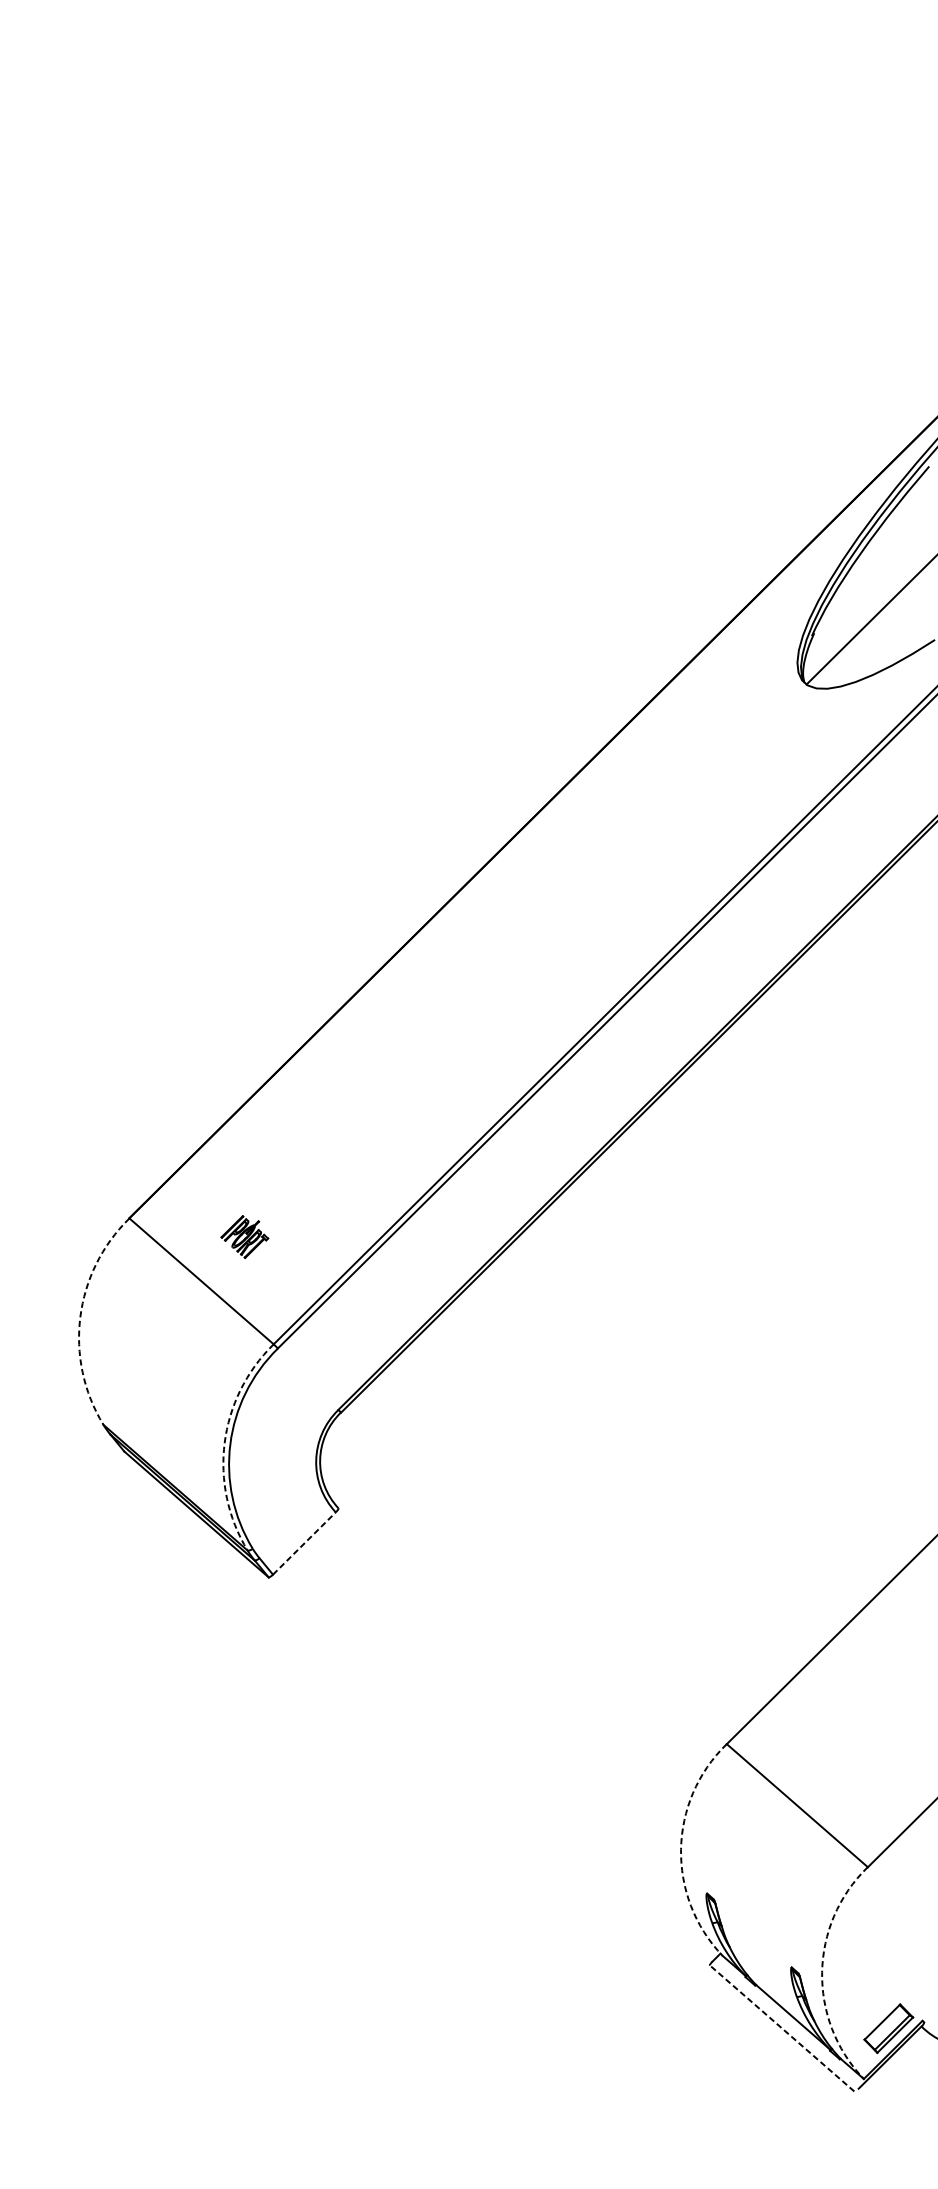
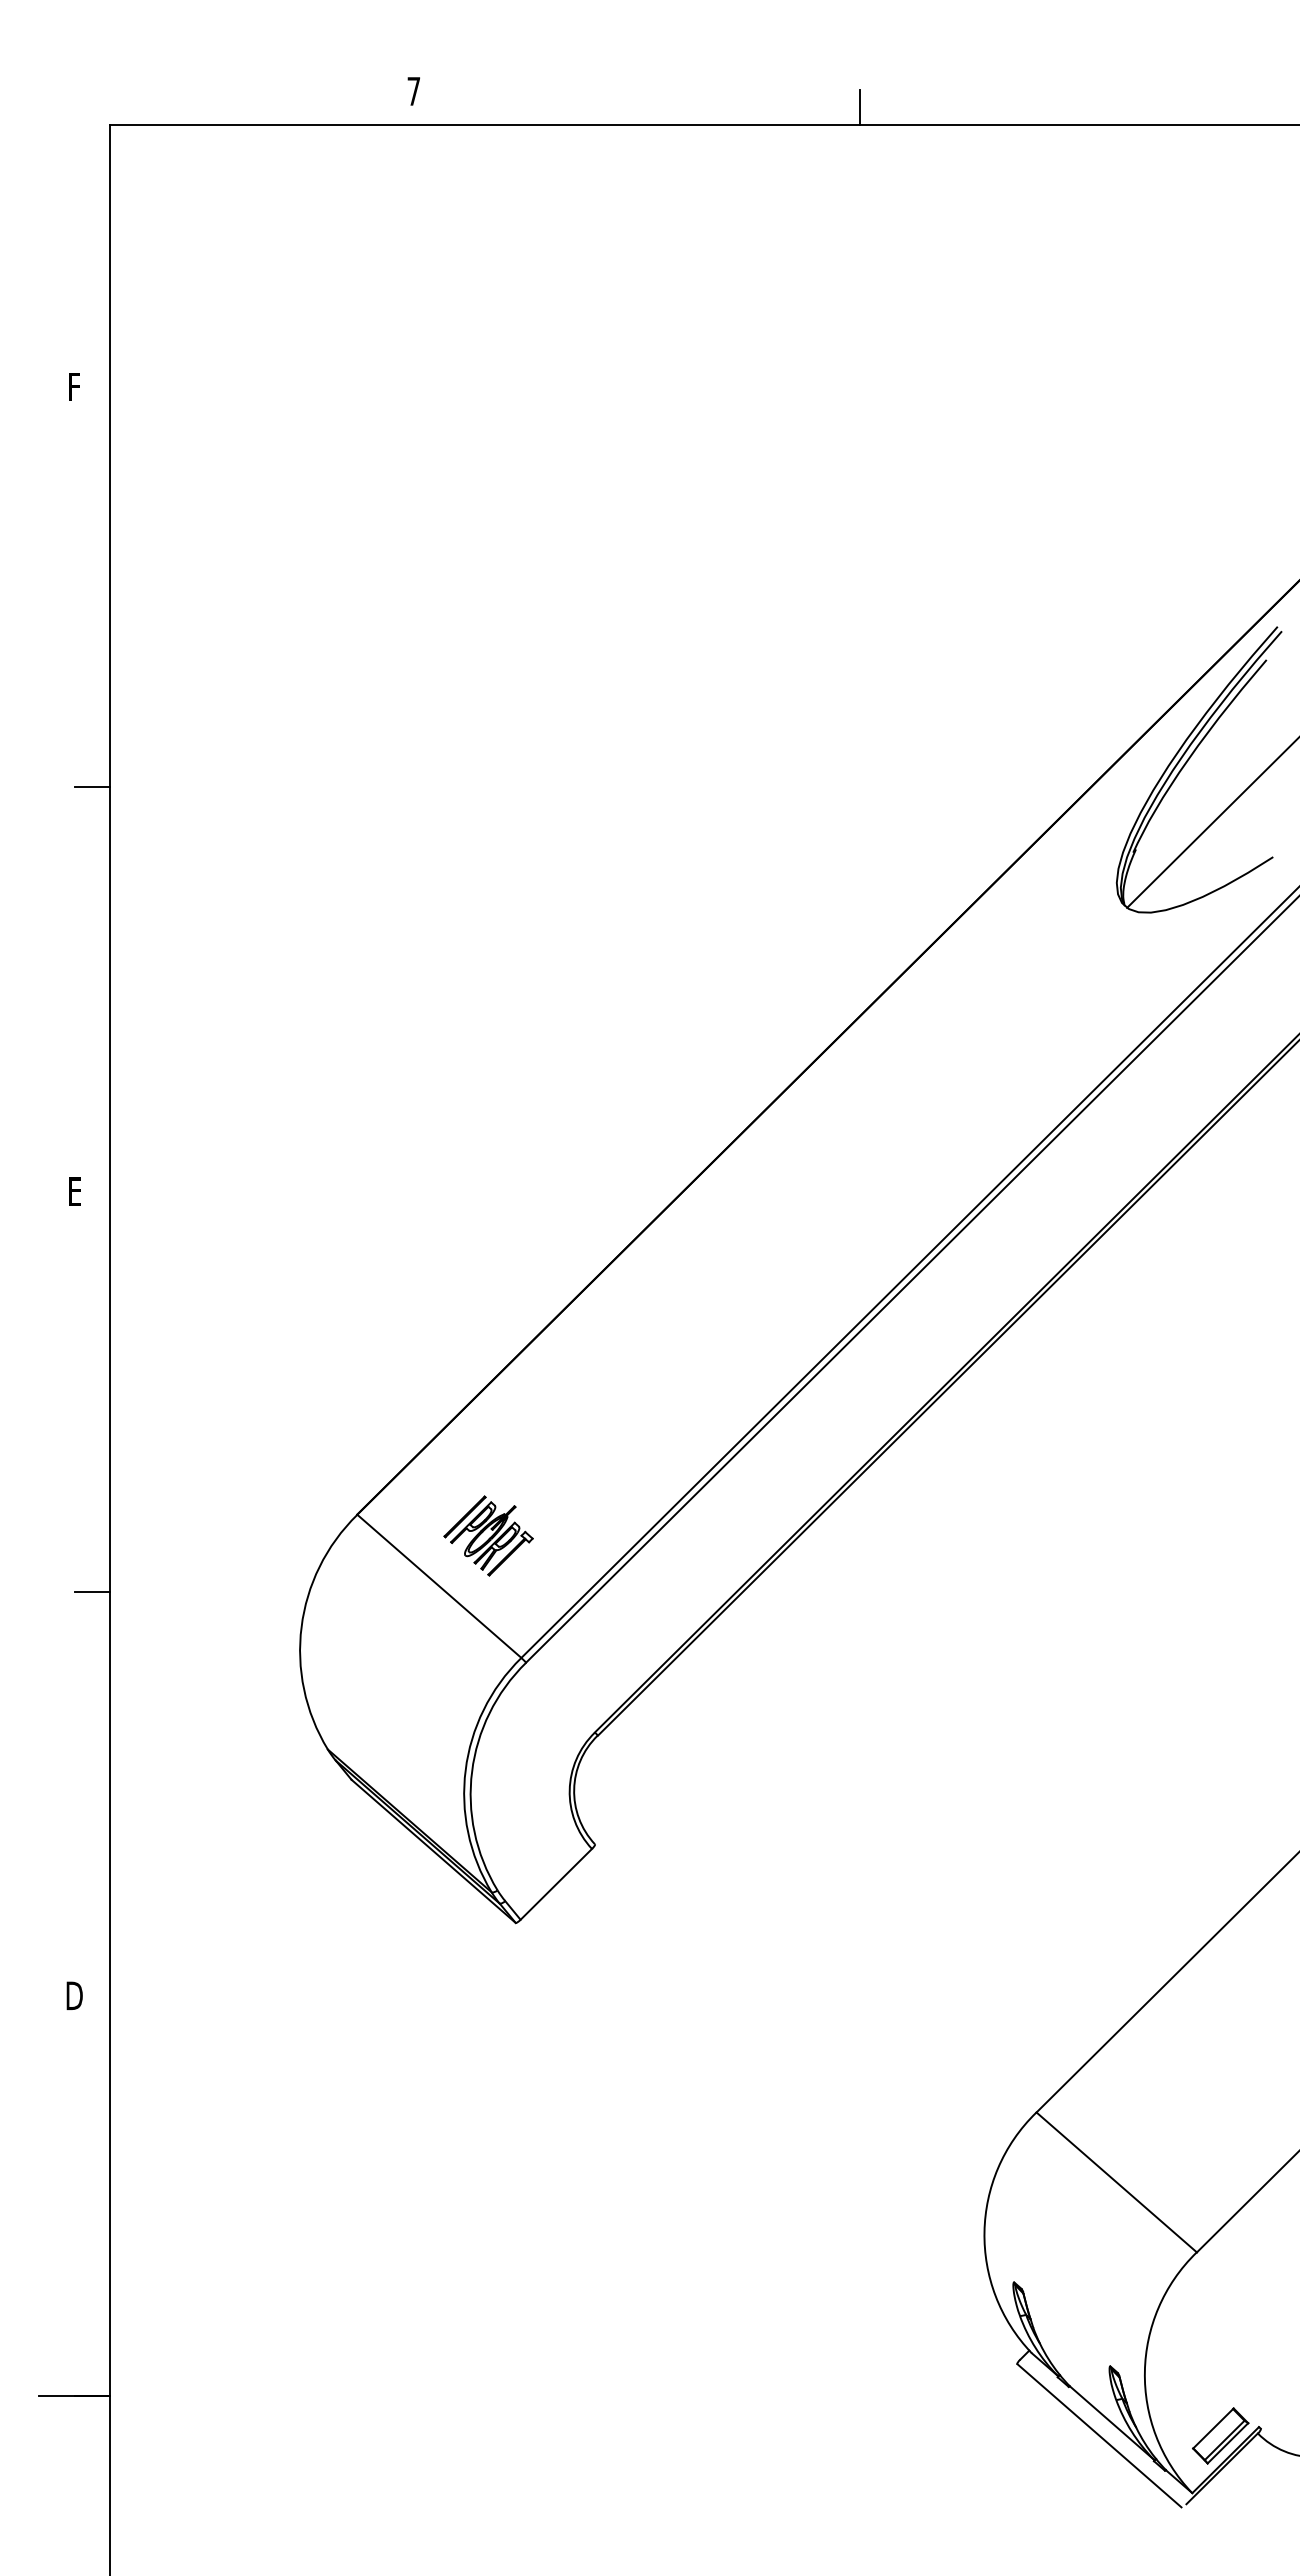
part: (244, 1236) -> (488, 1535), size x1.67
arc: (80, 1316) -> (301, 1626), dashed -> solid
arc: (224, 1443) -> (465, 1770), dashed -> solid
line: (304, 1543) -> (556, 1884), dashed -> solid
arc: (681, 1848) -> (984, 2231), dashed -> solid
arc: (821, 1971) -> (1144, 2371), dashed -> solid
line: (782, 2028) -> (1099, 2435), dashed -> solid

